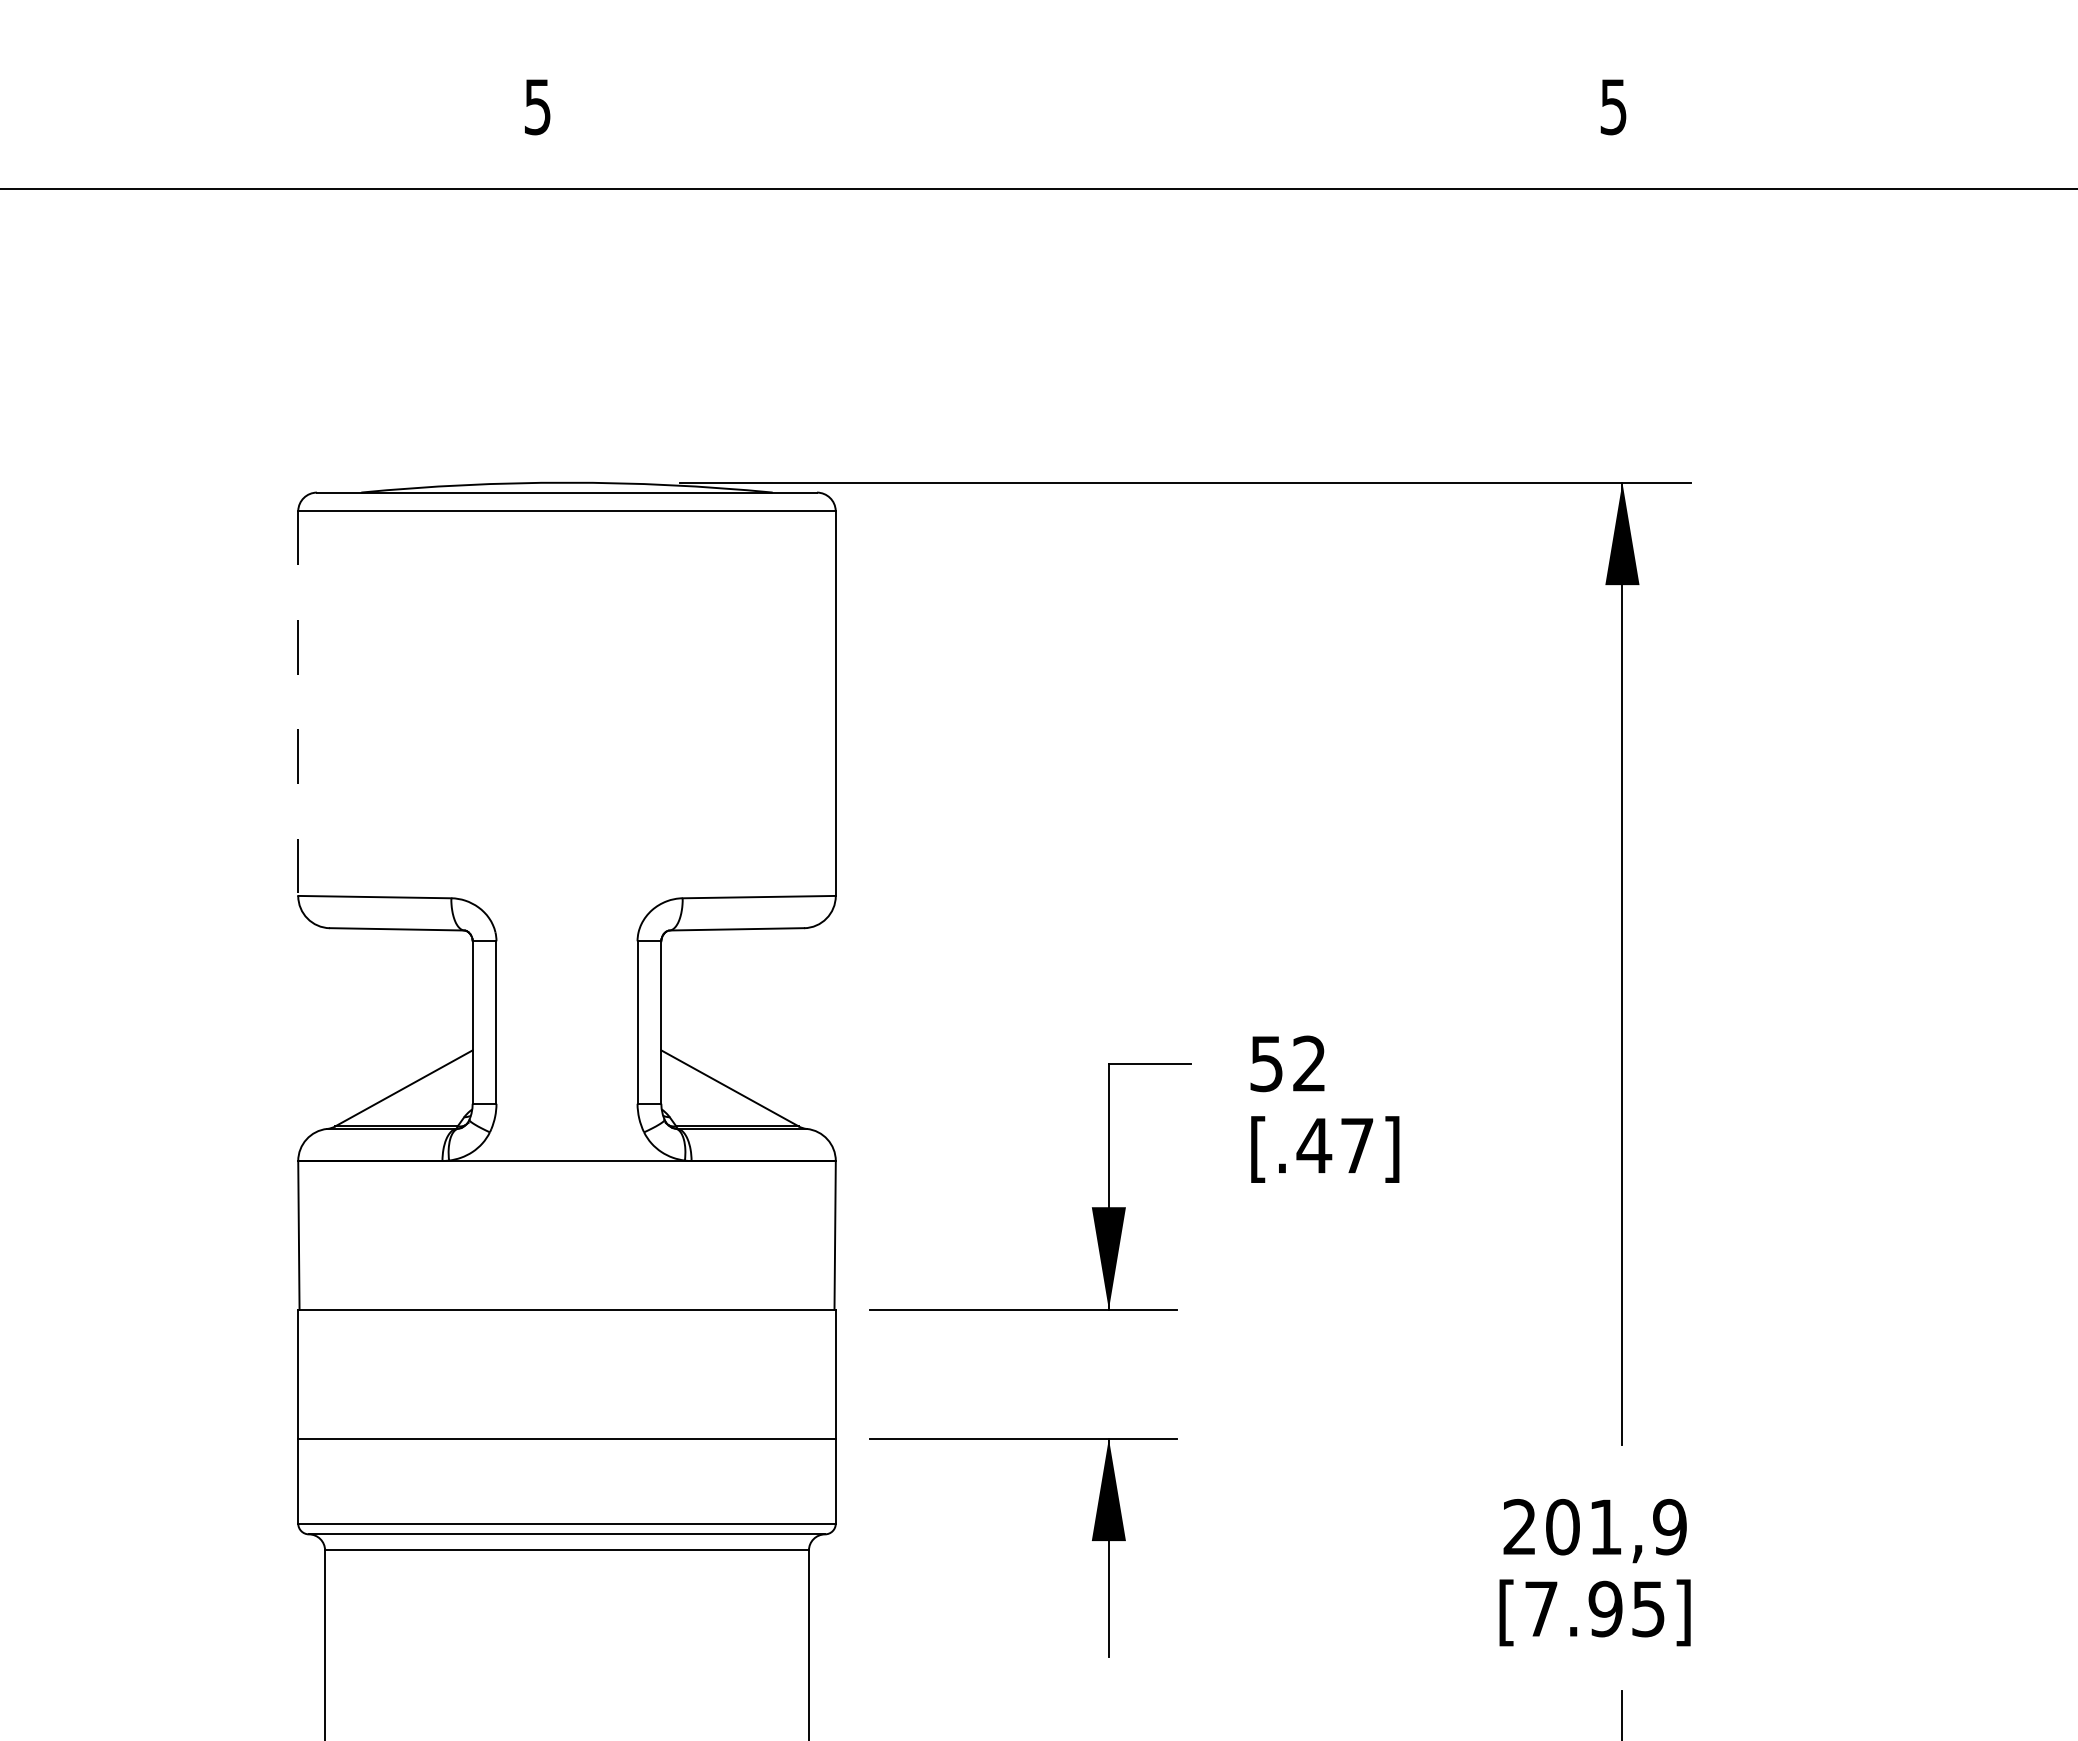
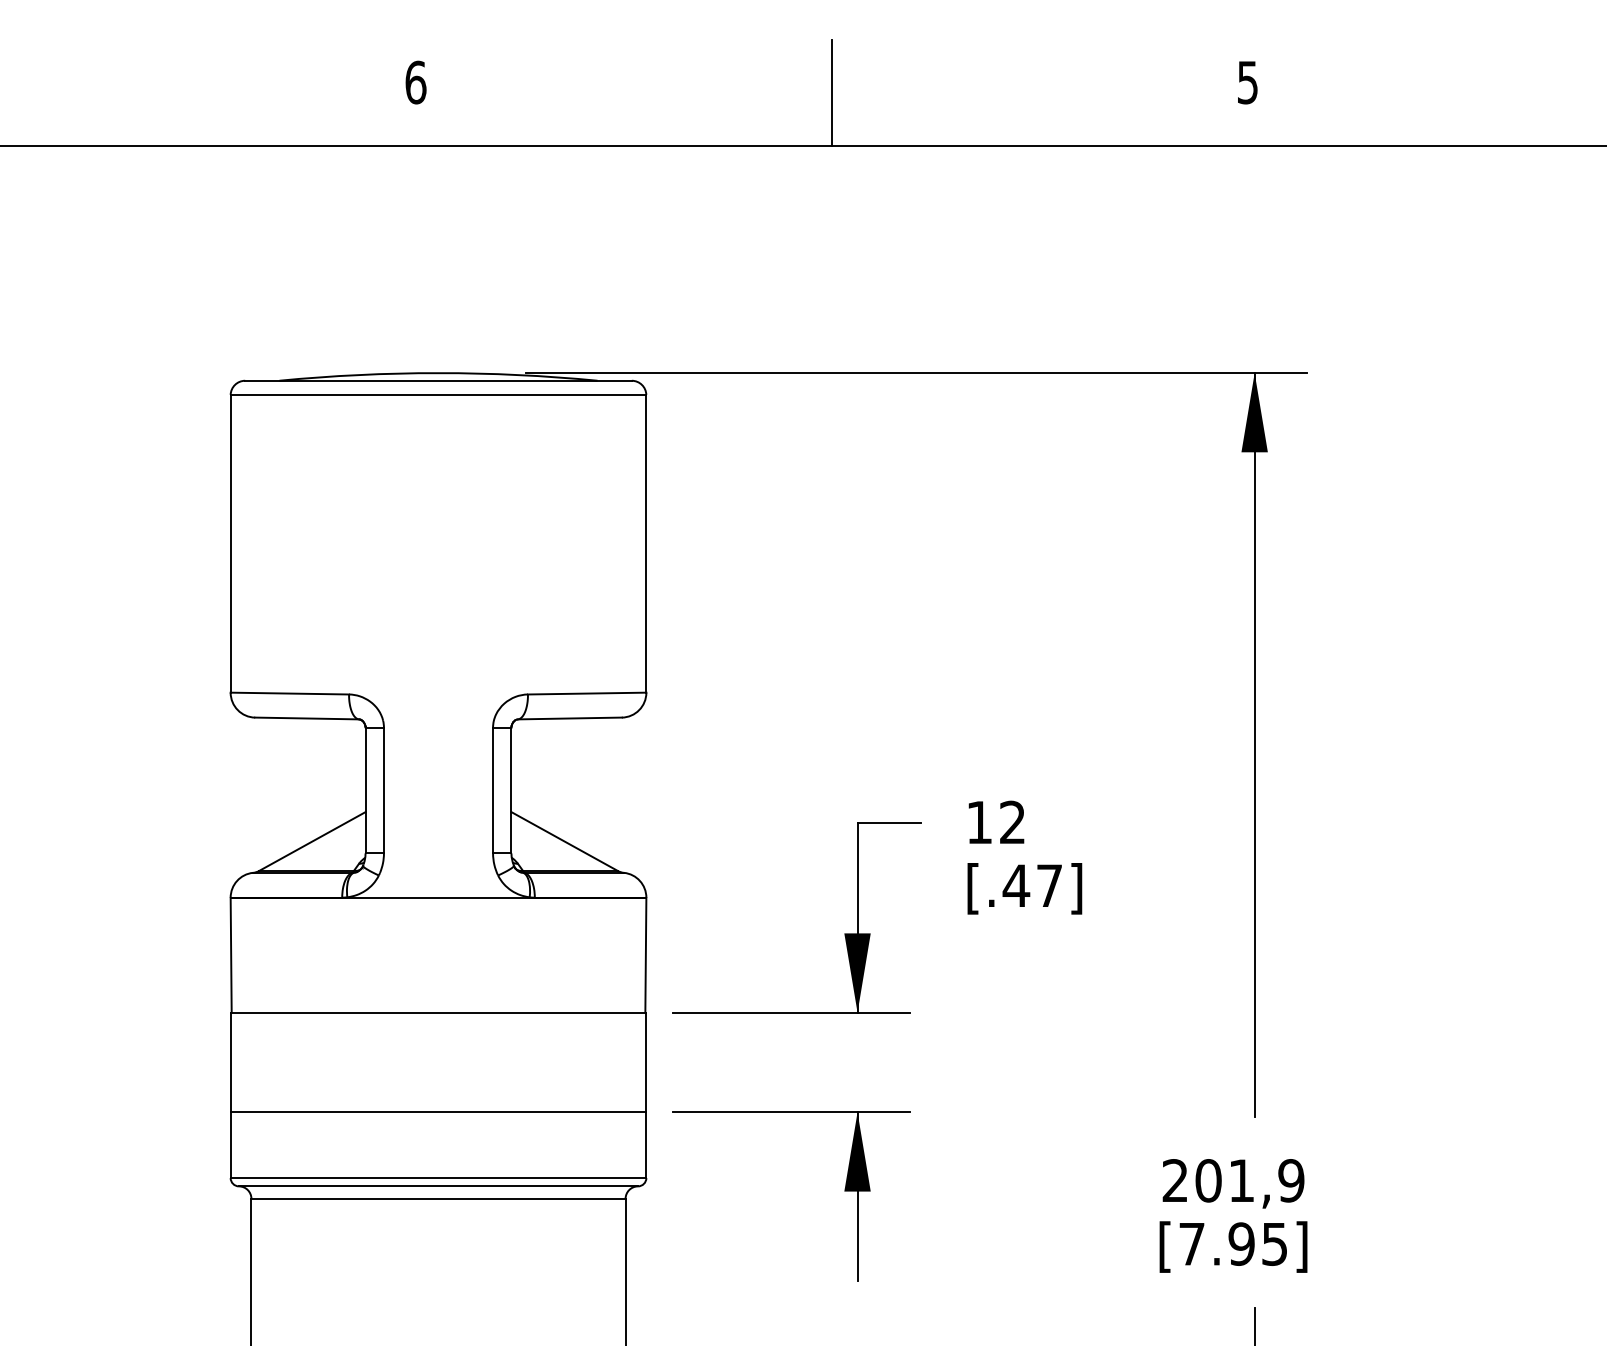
text: (537, 106) -> (415, 82), 5 -> 6
line: (1075, 120) -> (831, 93), added
line: (298, 703) -> (230, 543), dashed -> solid
text: (1266, 1064) -> (979, 823), 52 -> 12

